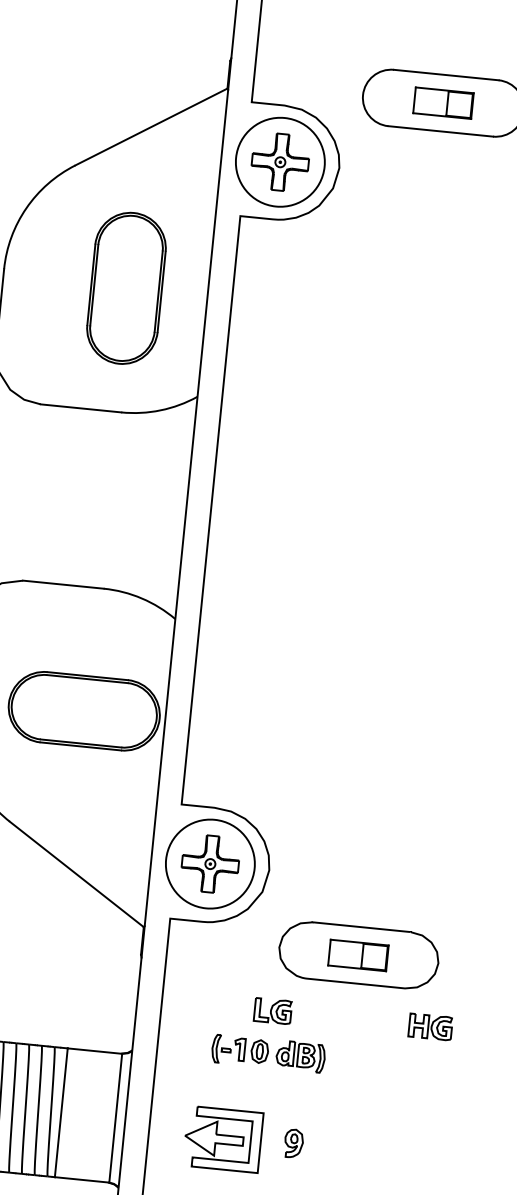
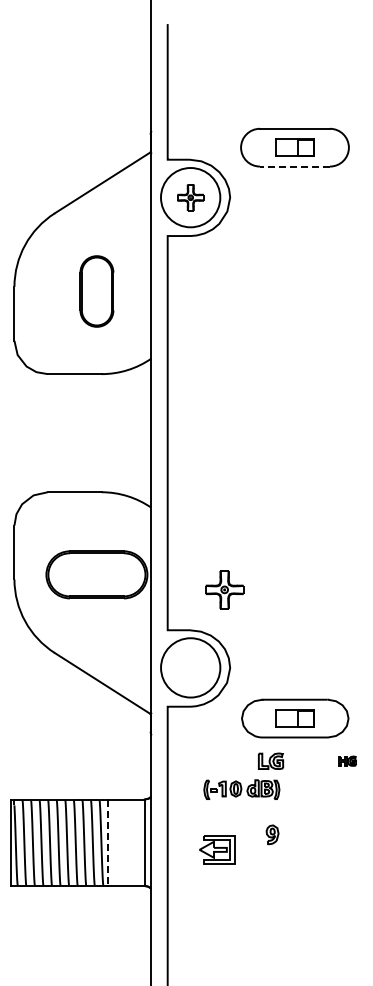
line: (439, 131) -> (294, 166), solid -> dashed
part: (280, 162) -> (190, 197), size x0.7
part: (125, 288) -> (96, 291), size x0.7
part: (210, 863) -> (224, 589), moved
part: (273, 1010) -> (271, 760), moved
part: (430, 1025) -> (347, 760), size x0.6
line: (61, 1113) -> (108, 843), solid -> dashed
part: (223, 1139) -> (217, 849), size x0.7
part: (293, 1143) -> (272, 834), moved

